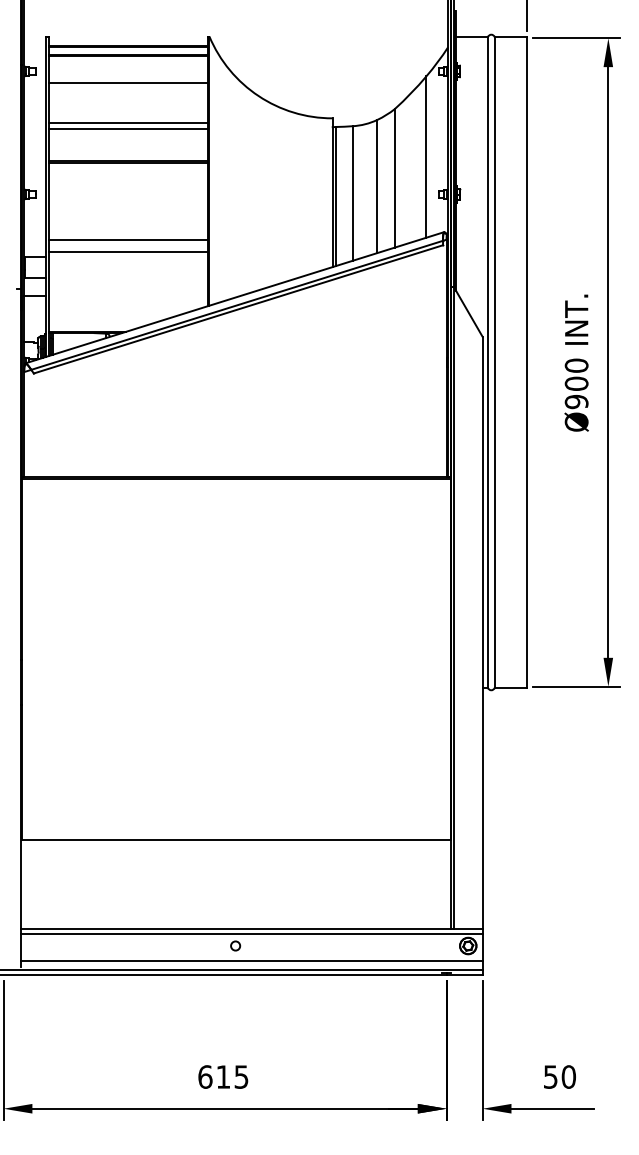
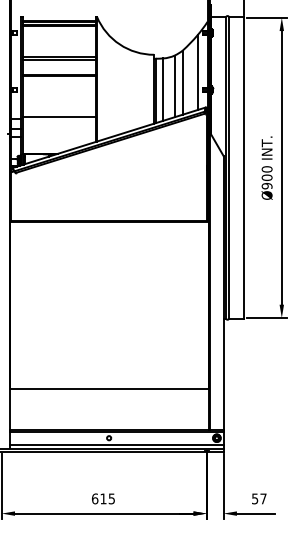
line: (128, 83) -> (59, 38), removed
line: (128, 238) -> (59, 110), removed
text: (568, 1076) -> (263, 498), 50 -> 57

